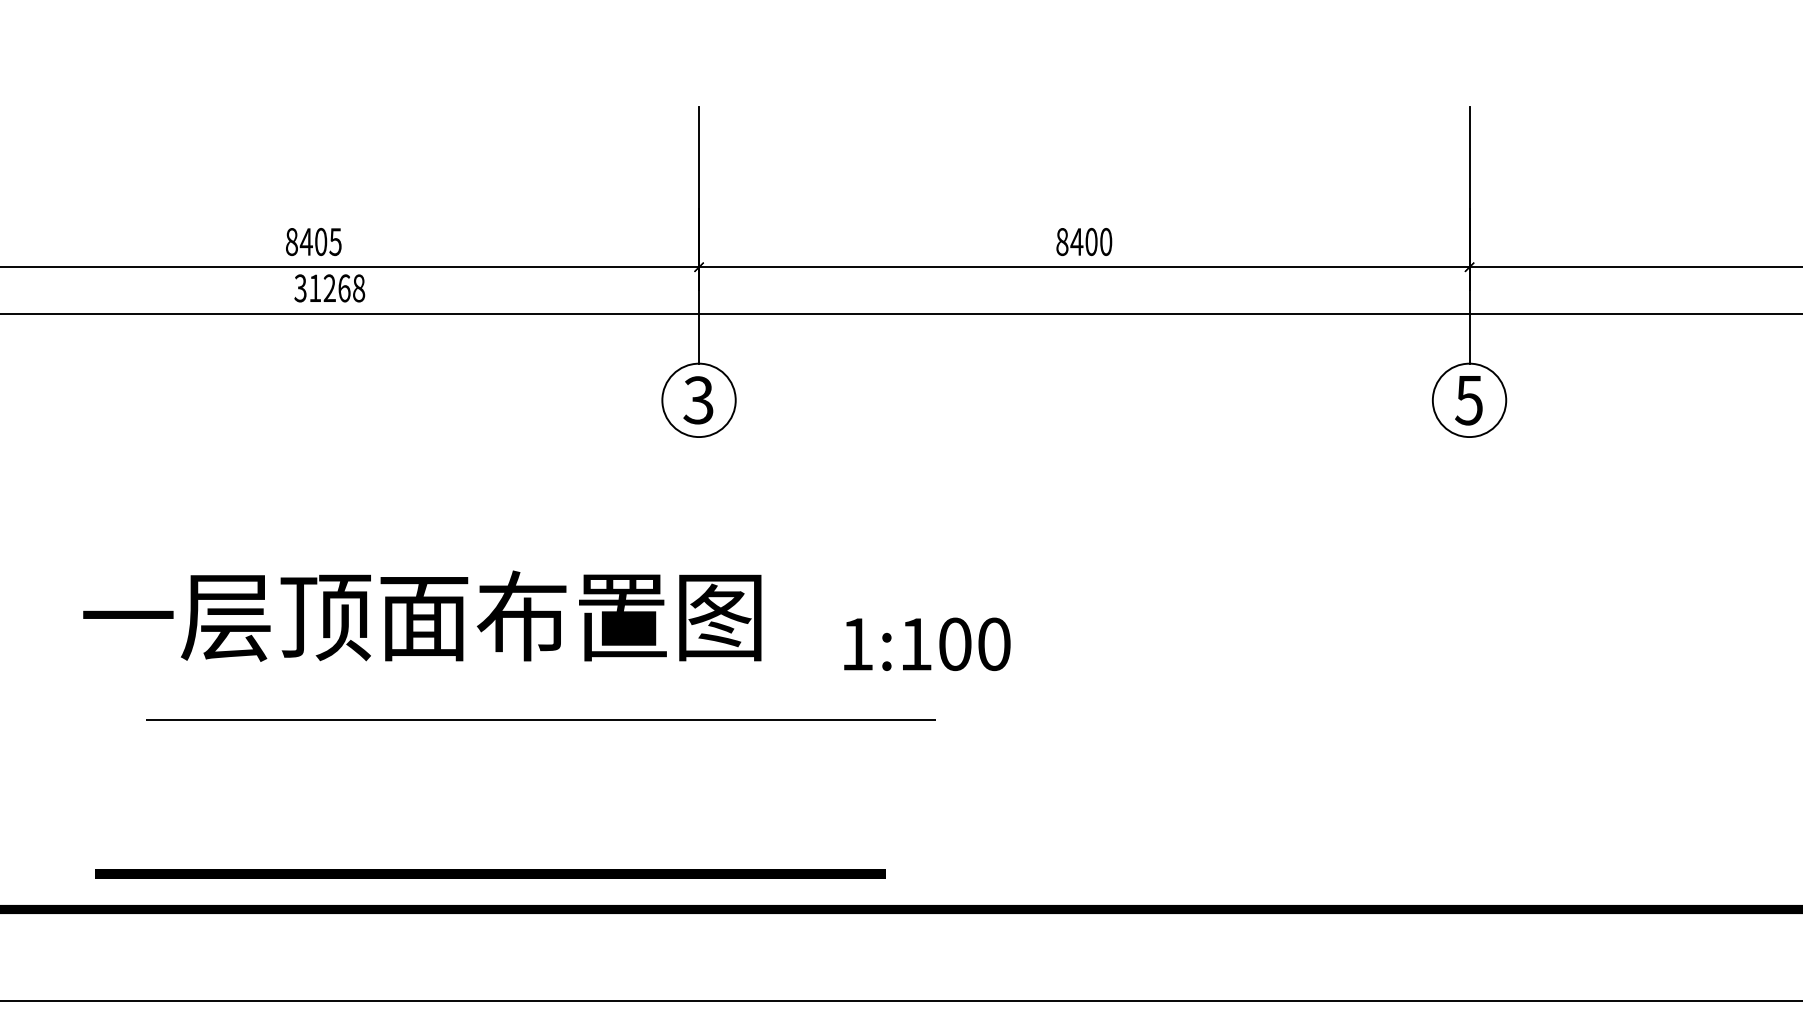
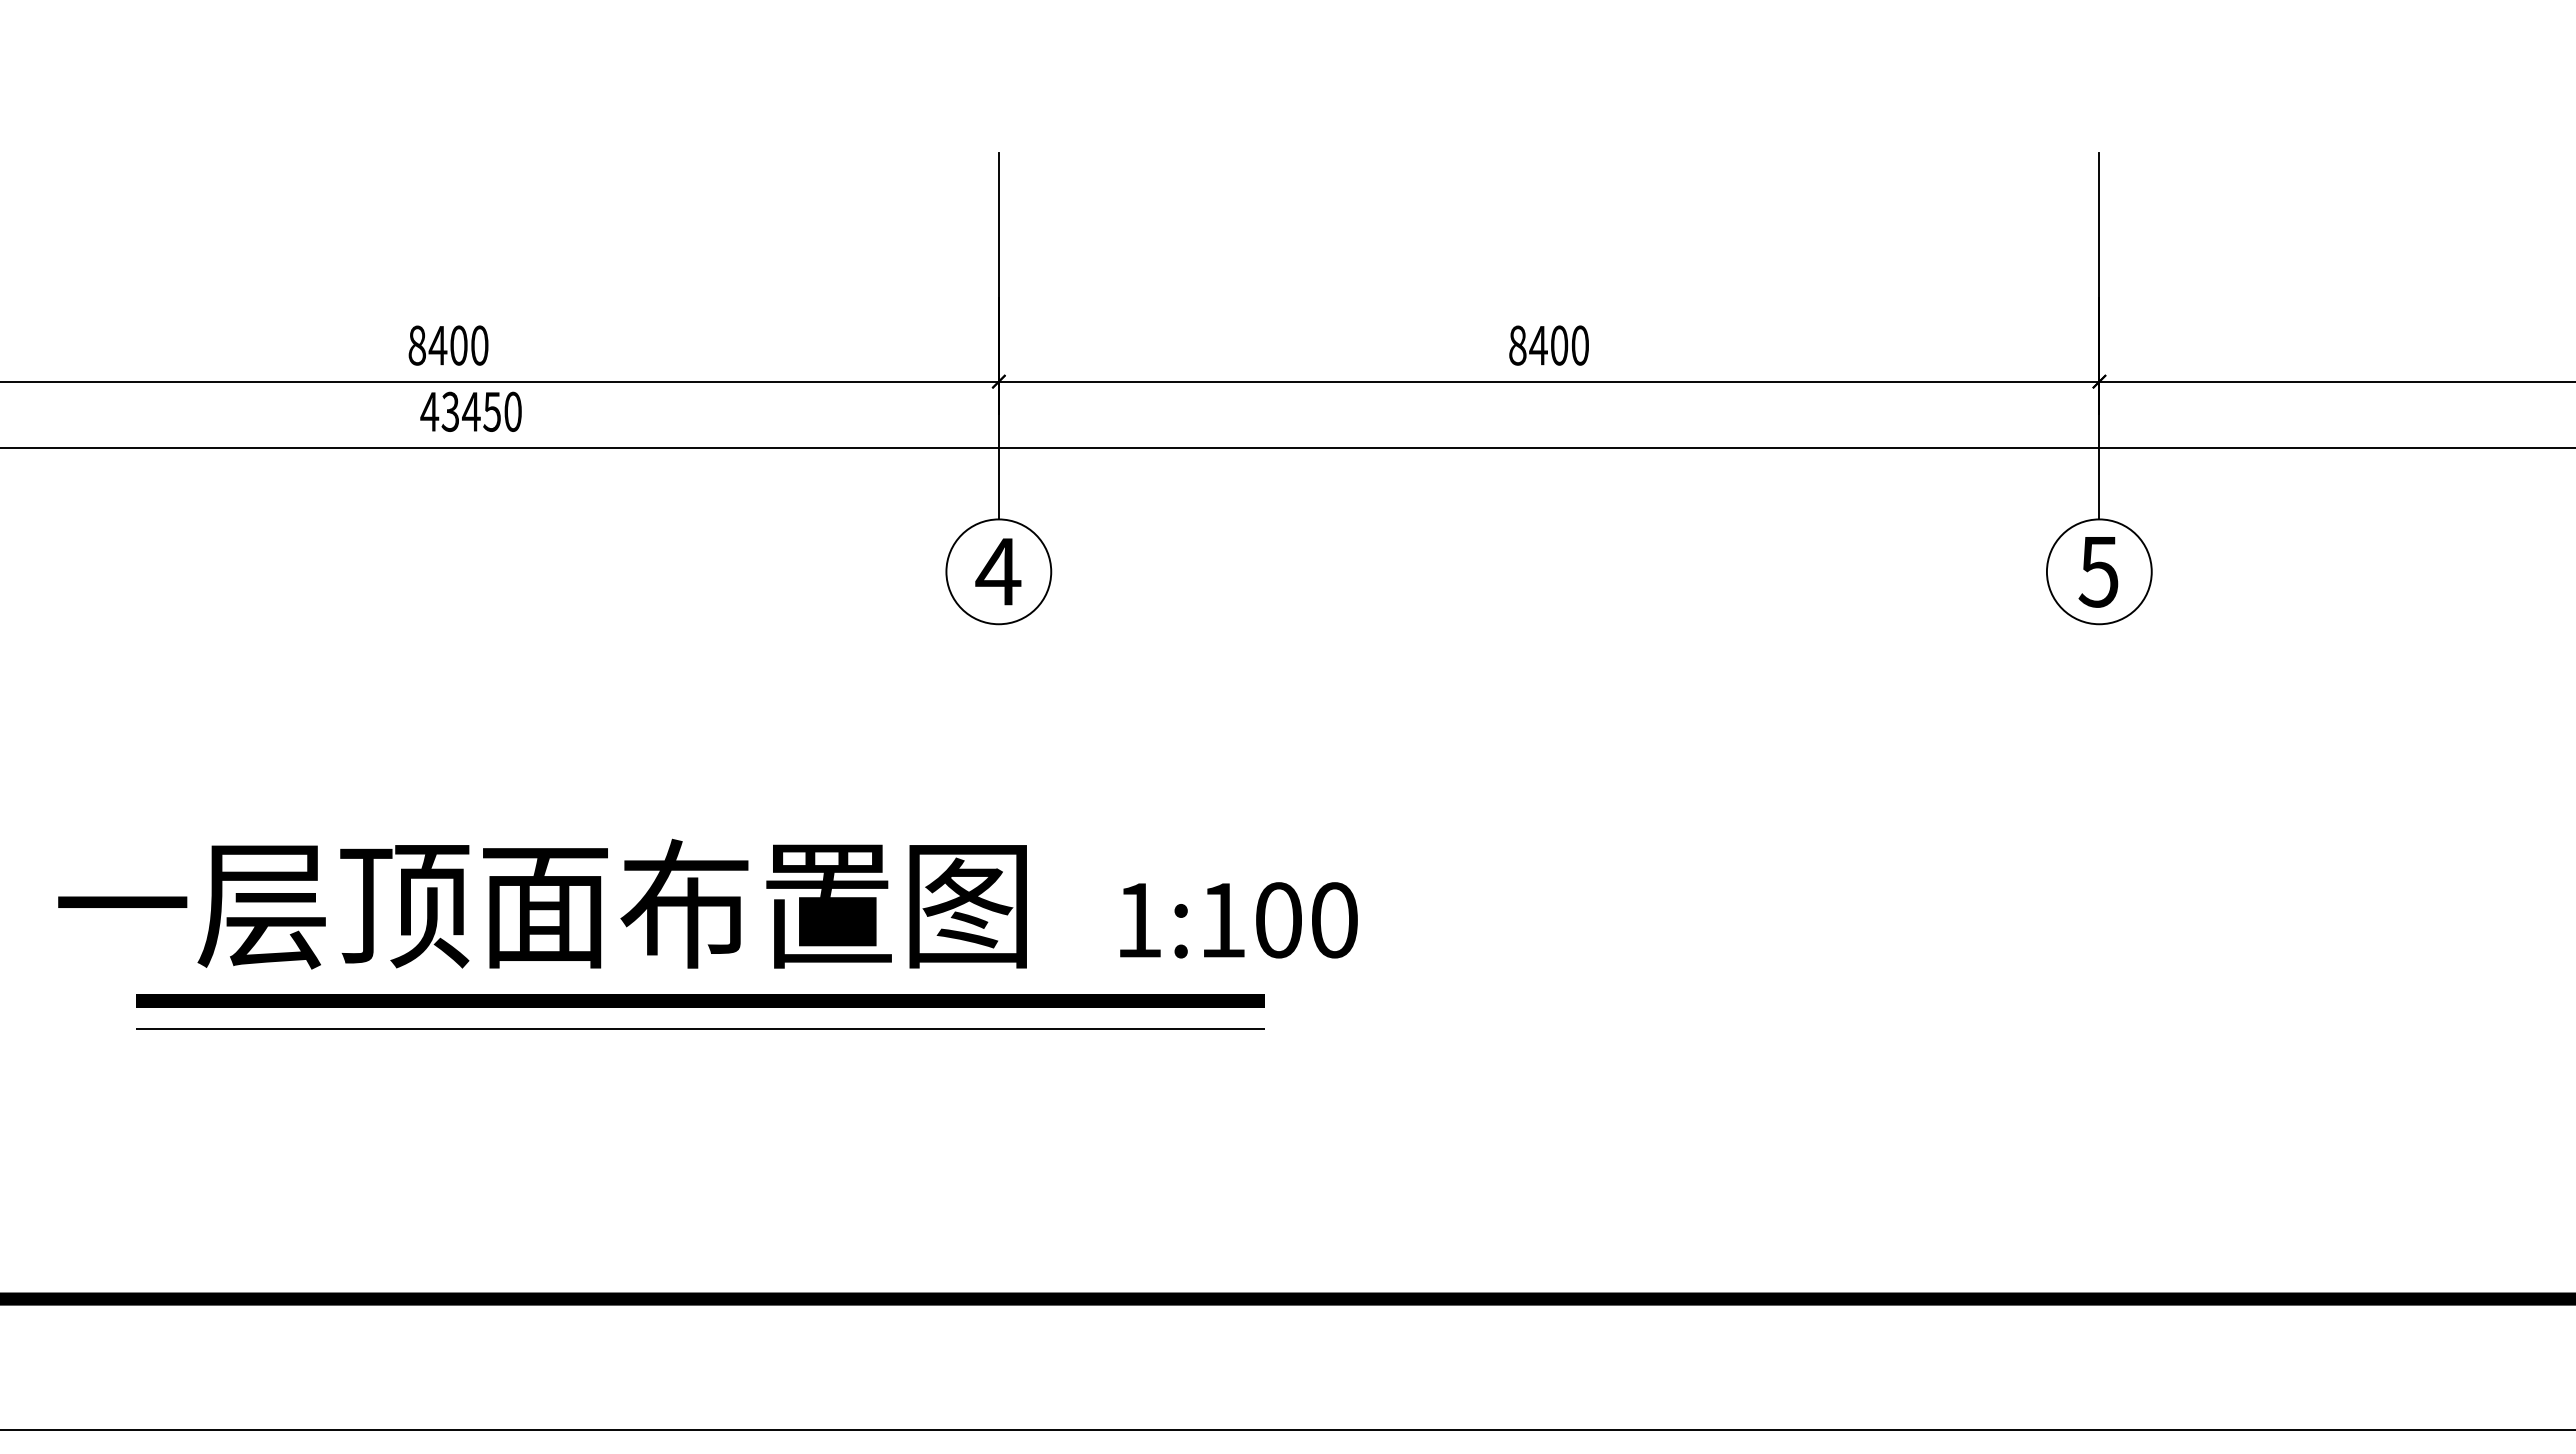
text: (335, 241) -> (479, 345), 8405 -> 8400
text: (329, 288) -> (470, 411), 31268 -> 43450
text: (698, 400) -> (998, 571), 3 -> 4
text: (422, 615) -> (542, 903), moved
text: (927, 644) -> (1238, 920), moved
line: (540, 720) -> (700, 1028), moved
line: (490, 873) -> (700, 1000), moved

